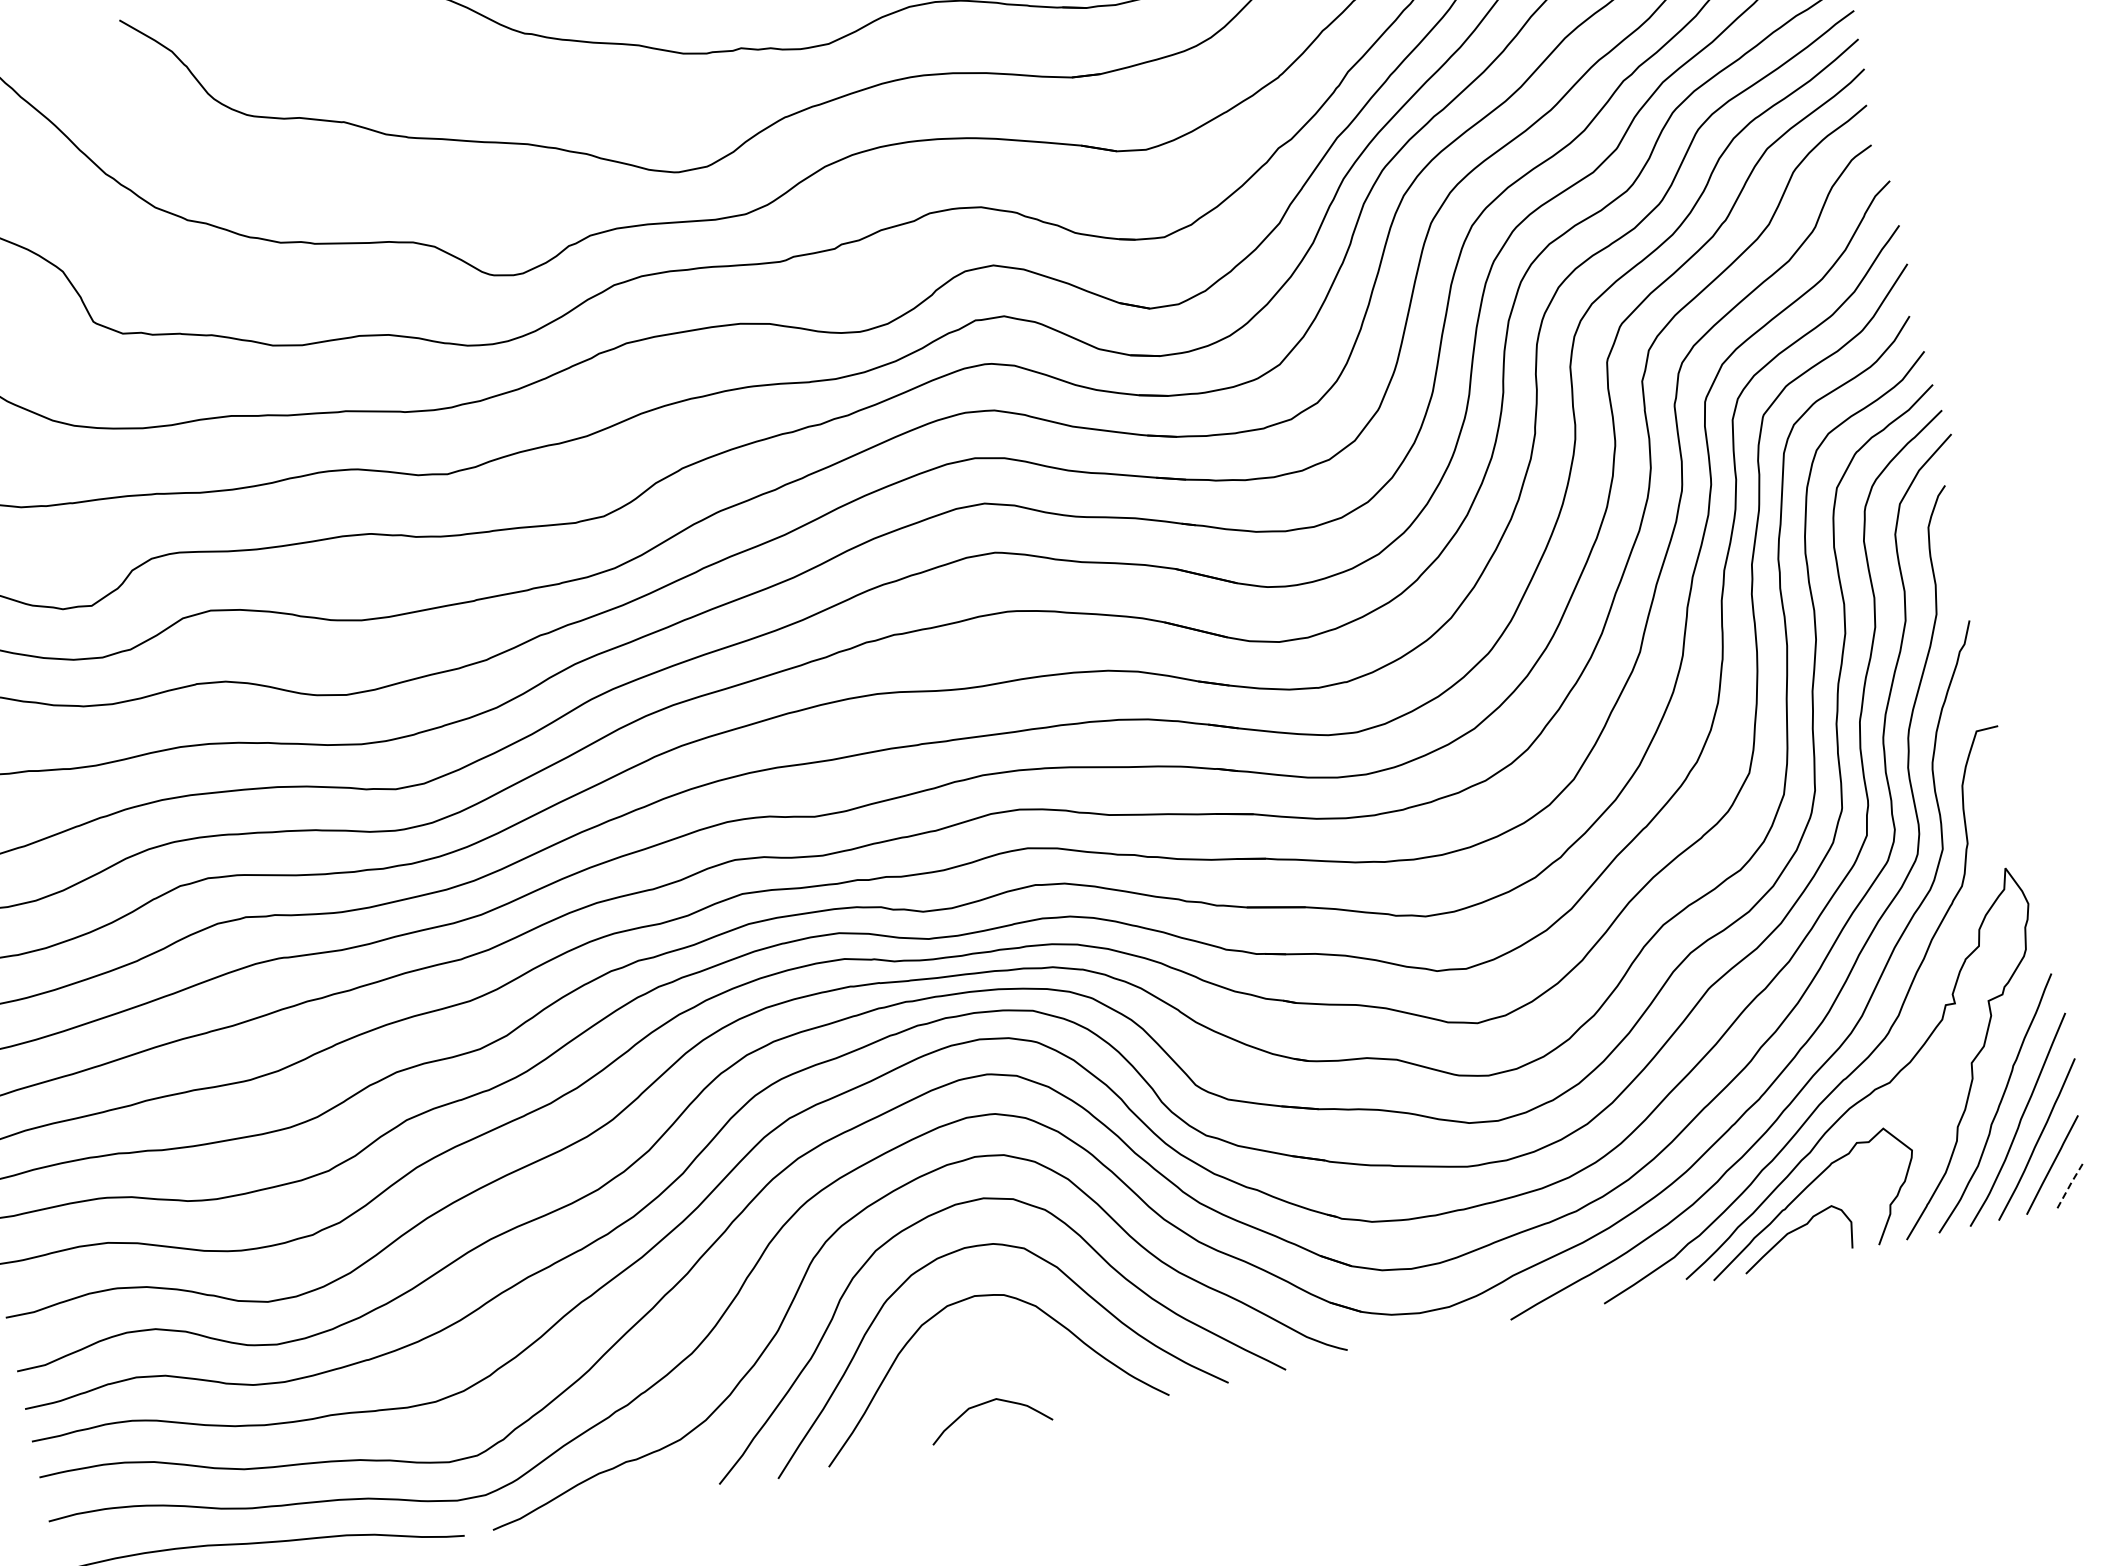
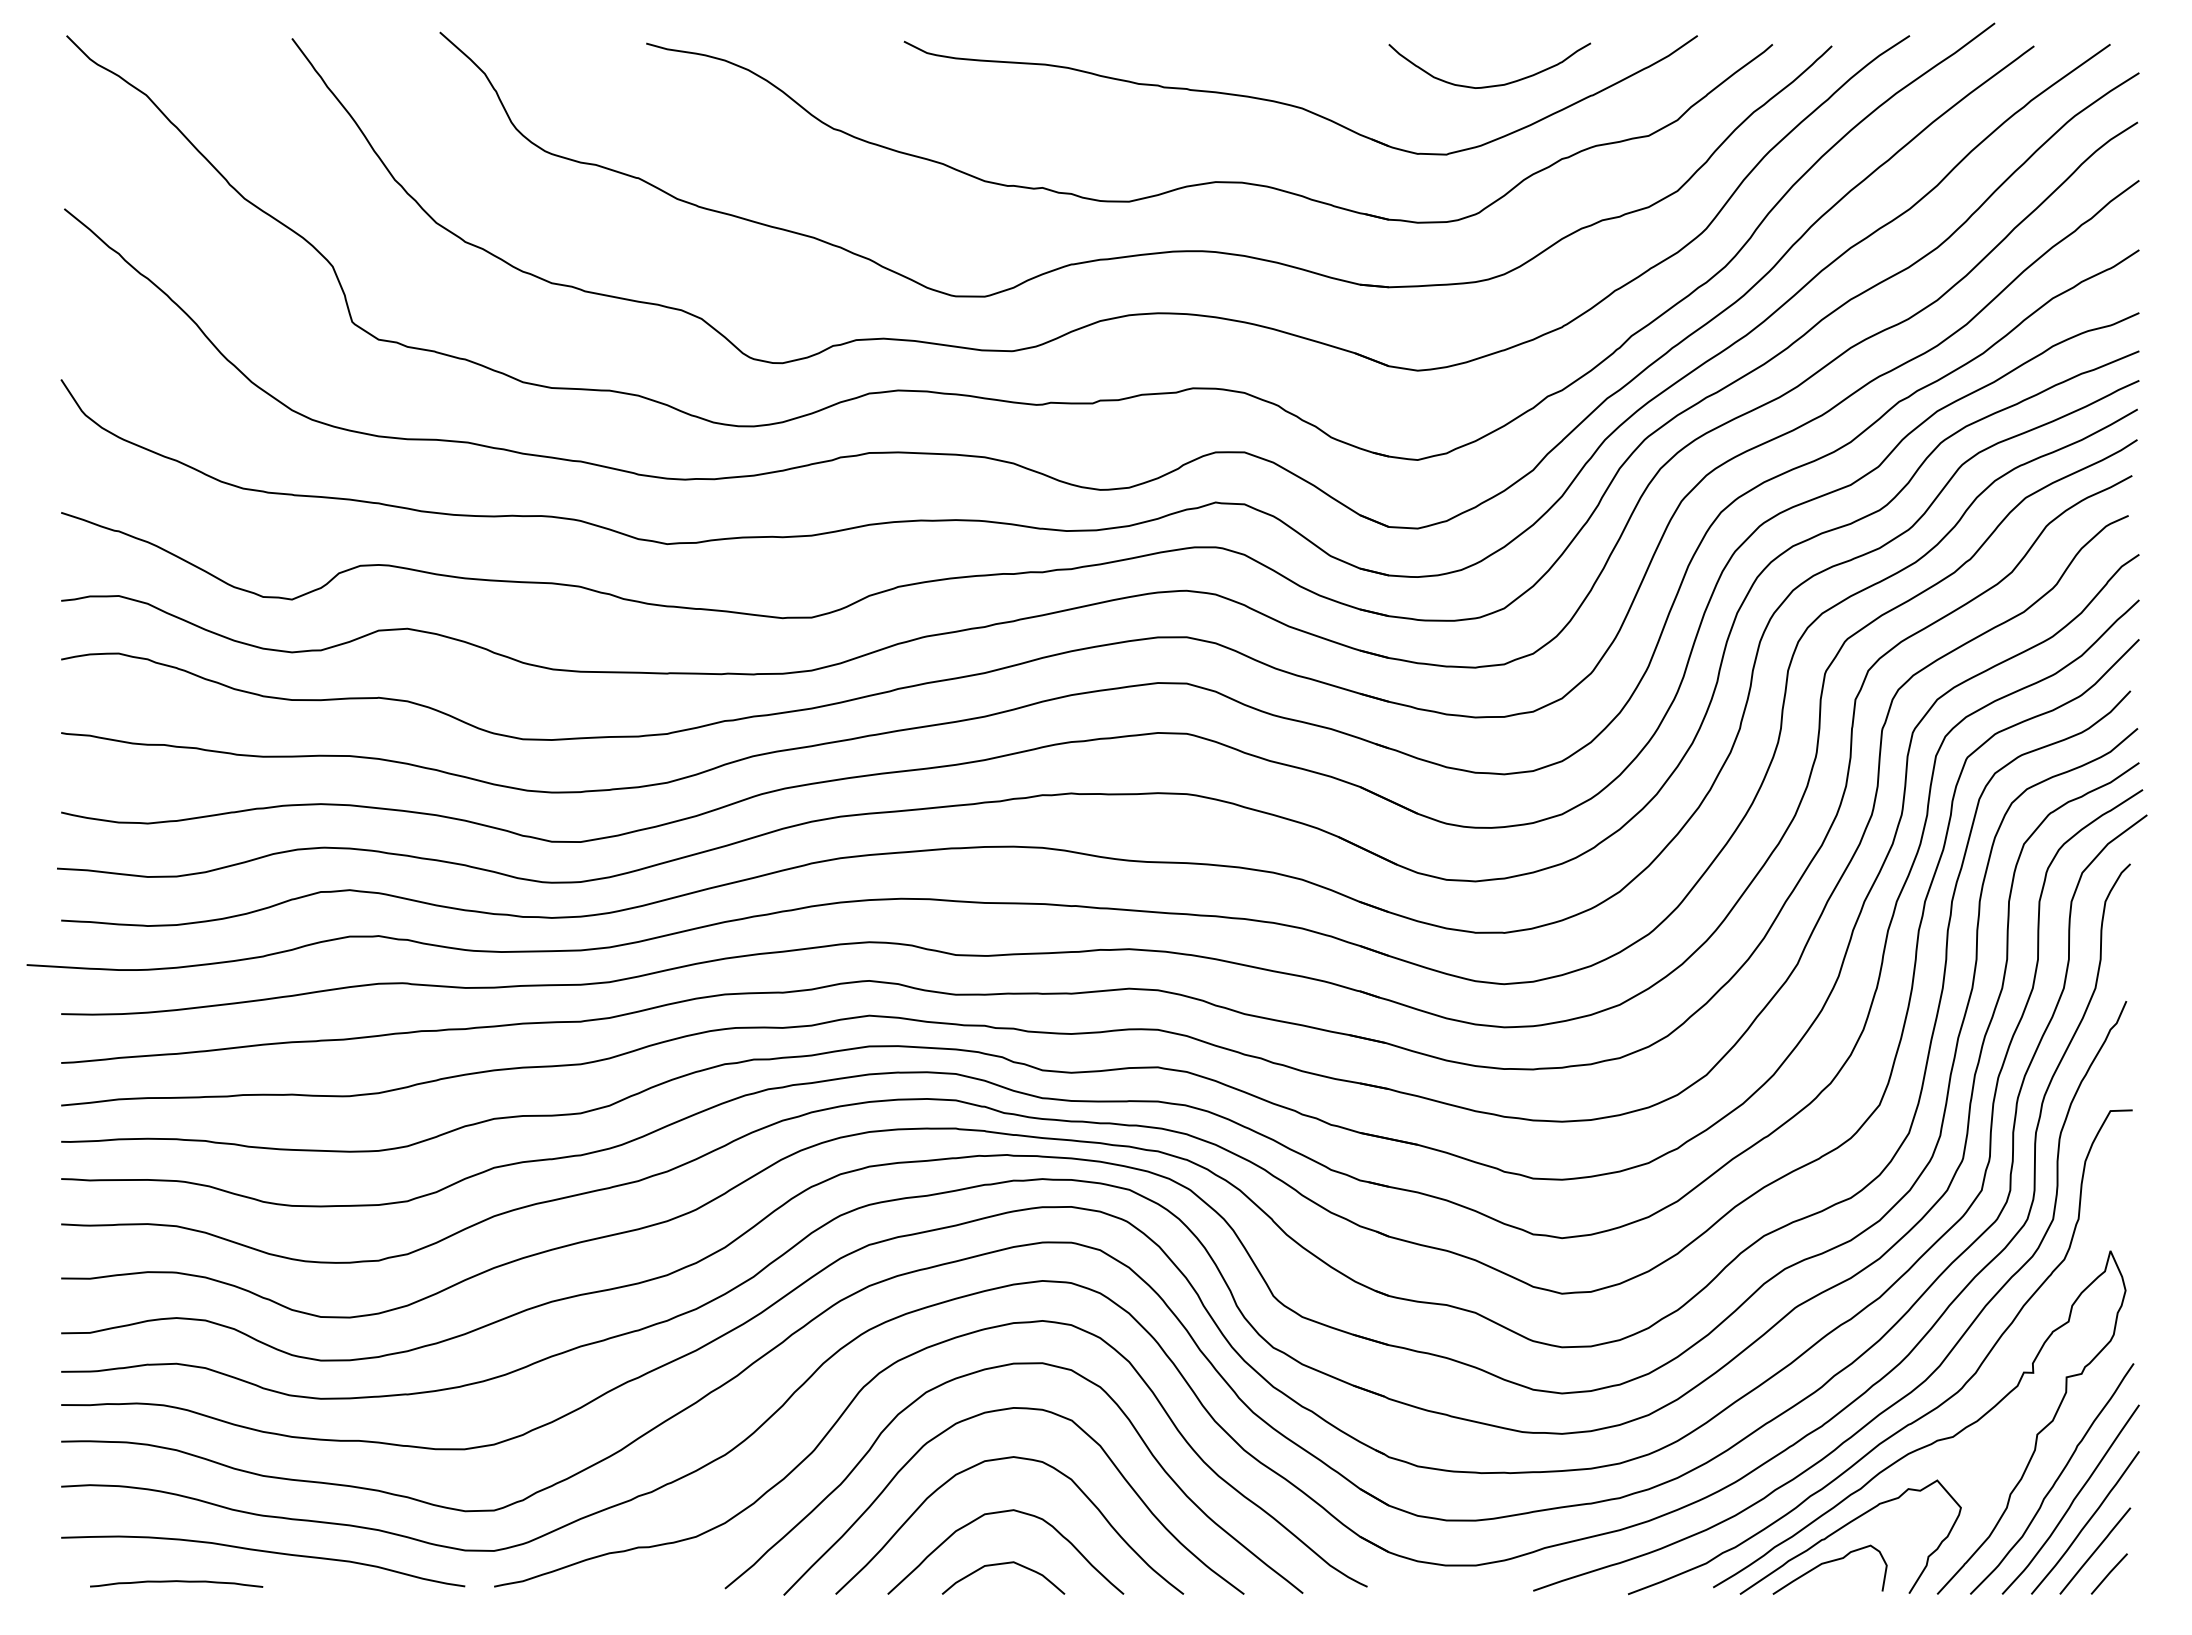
line: (2070, 1183) -> (2109, 1572), dashed -> solid
curve: (972, 1354) -> (999, 1513), added

